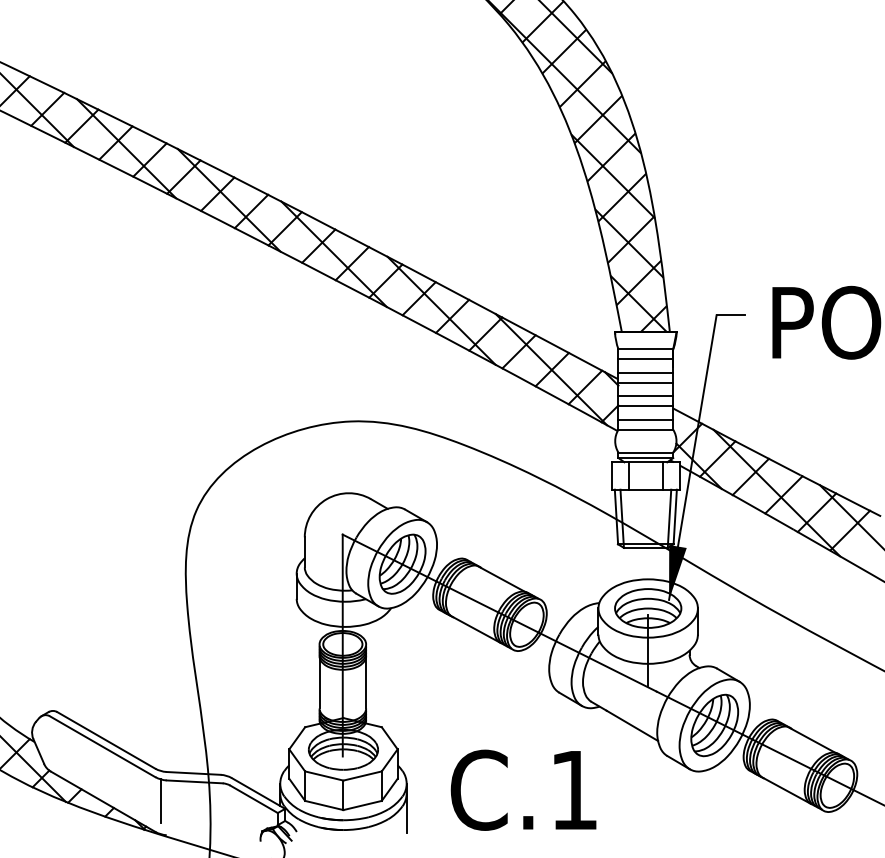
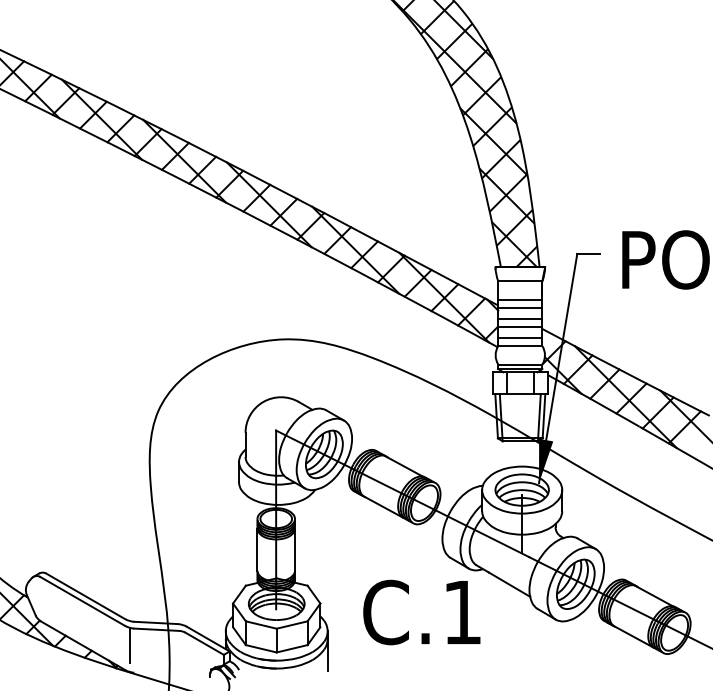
line: (646, 359) -> (520, 289), removed
text: (523, 790) -> (421, 612), moved

